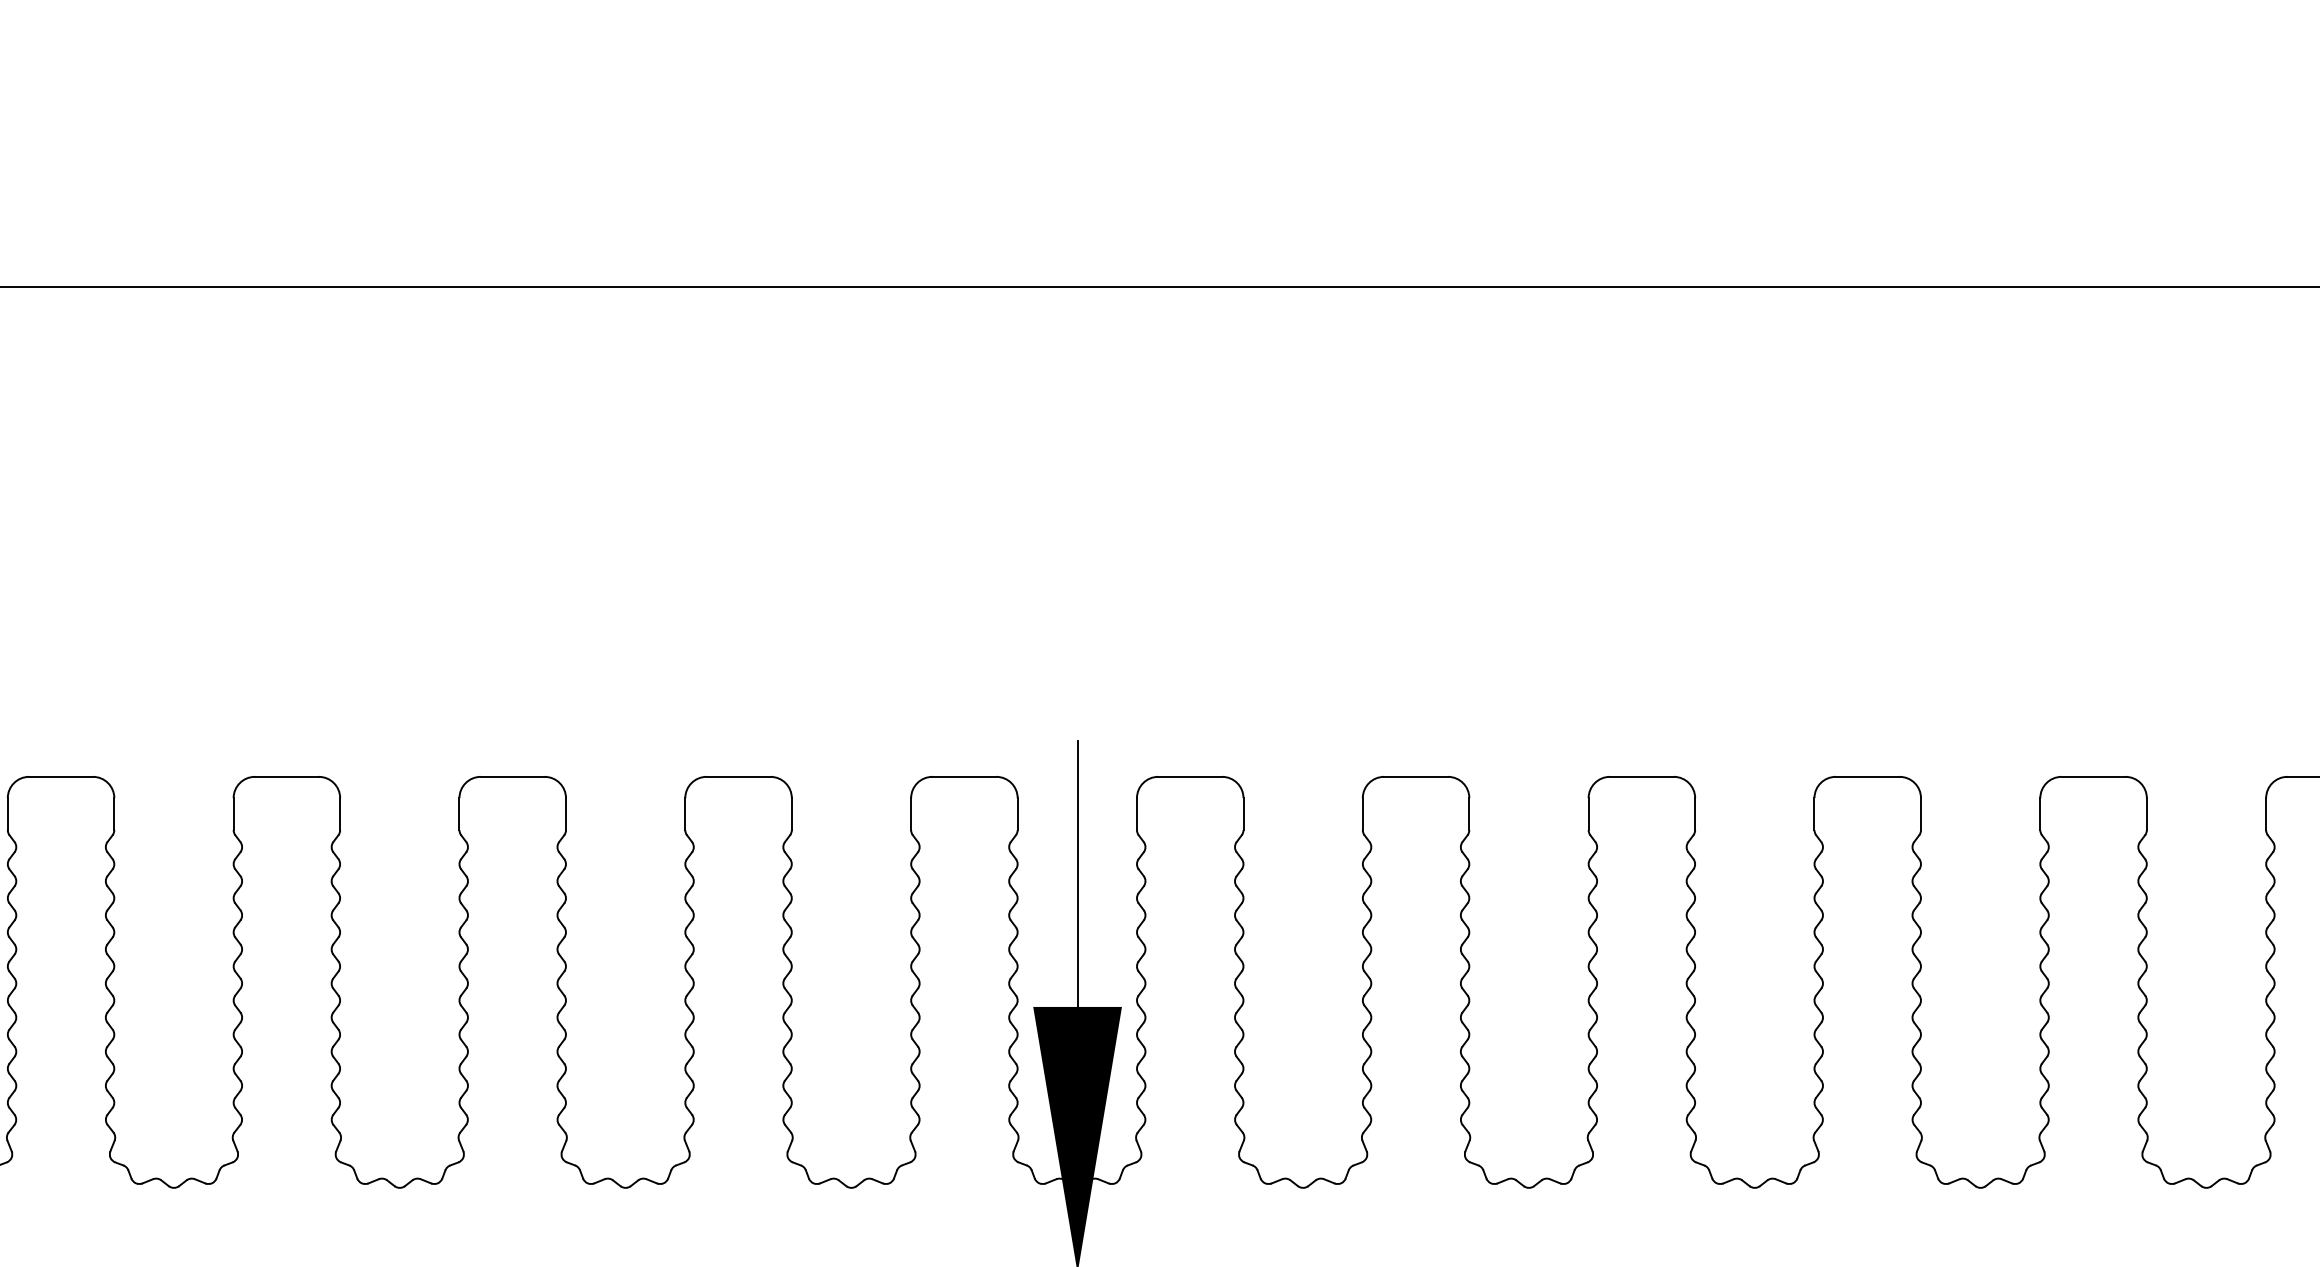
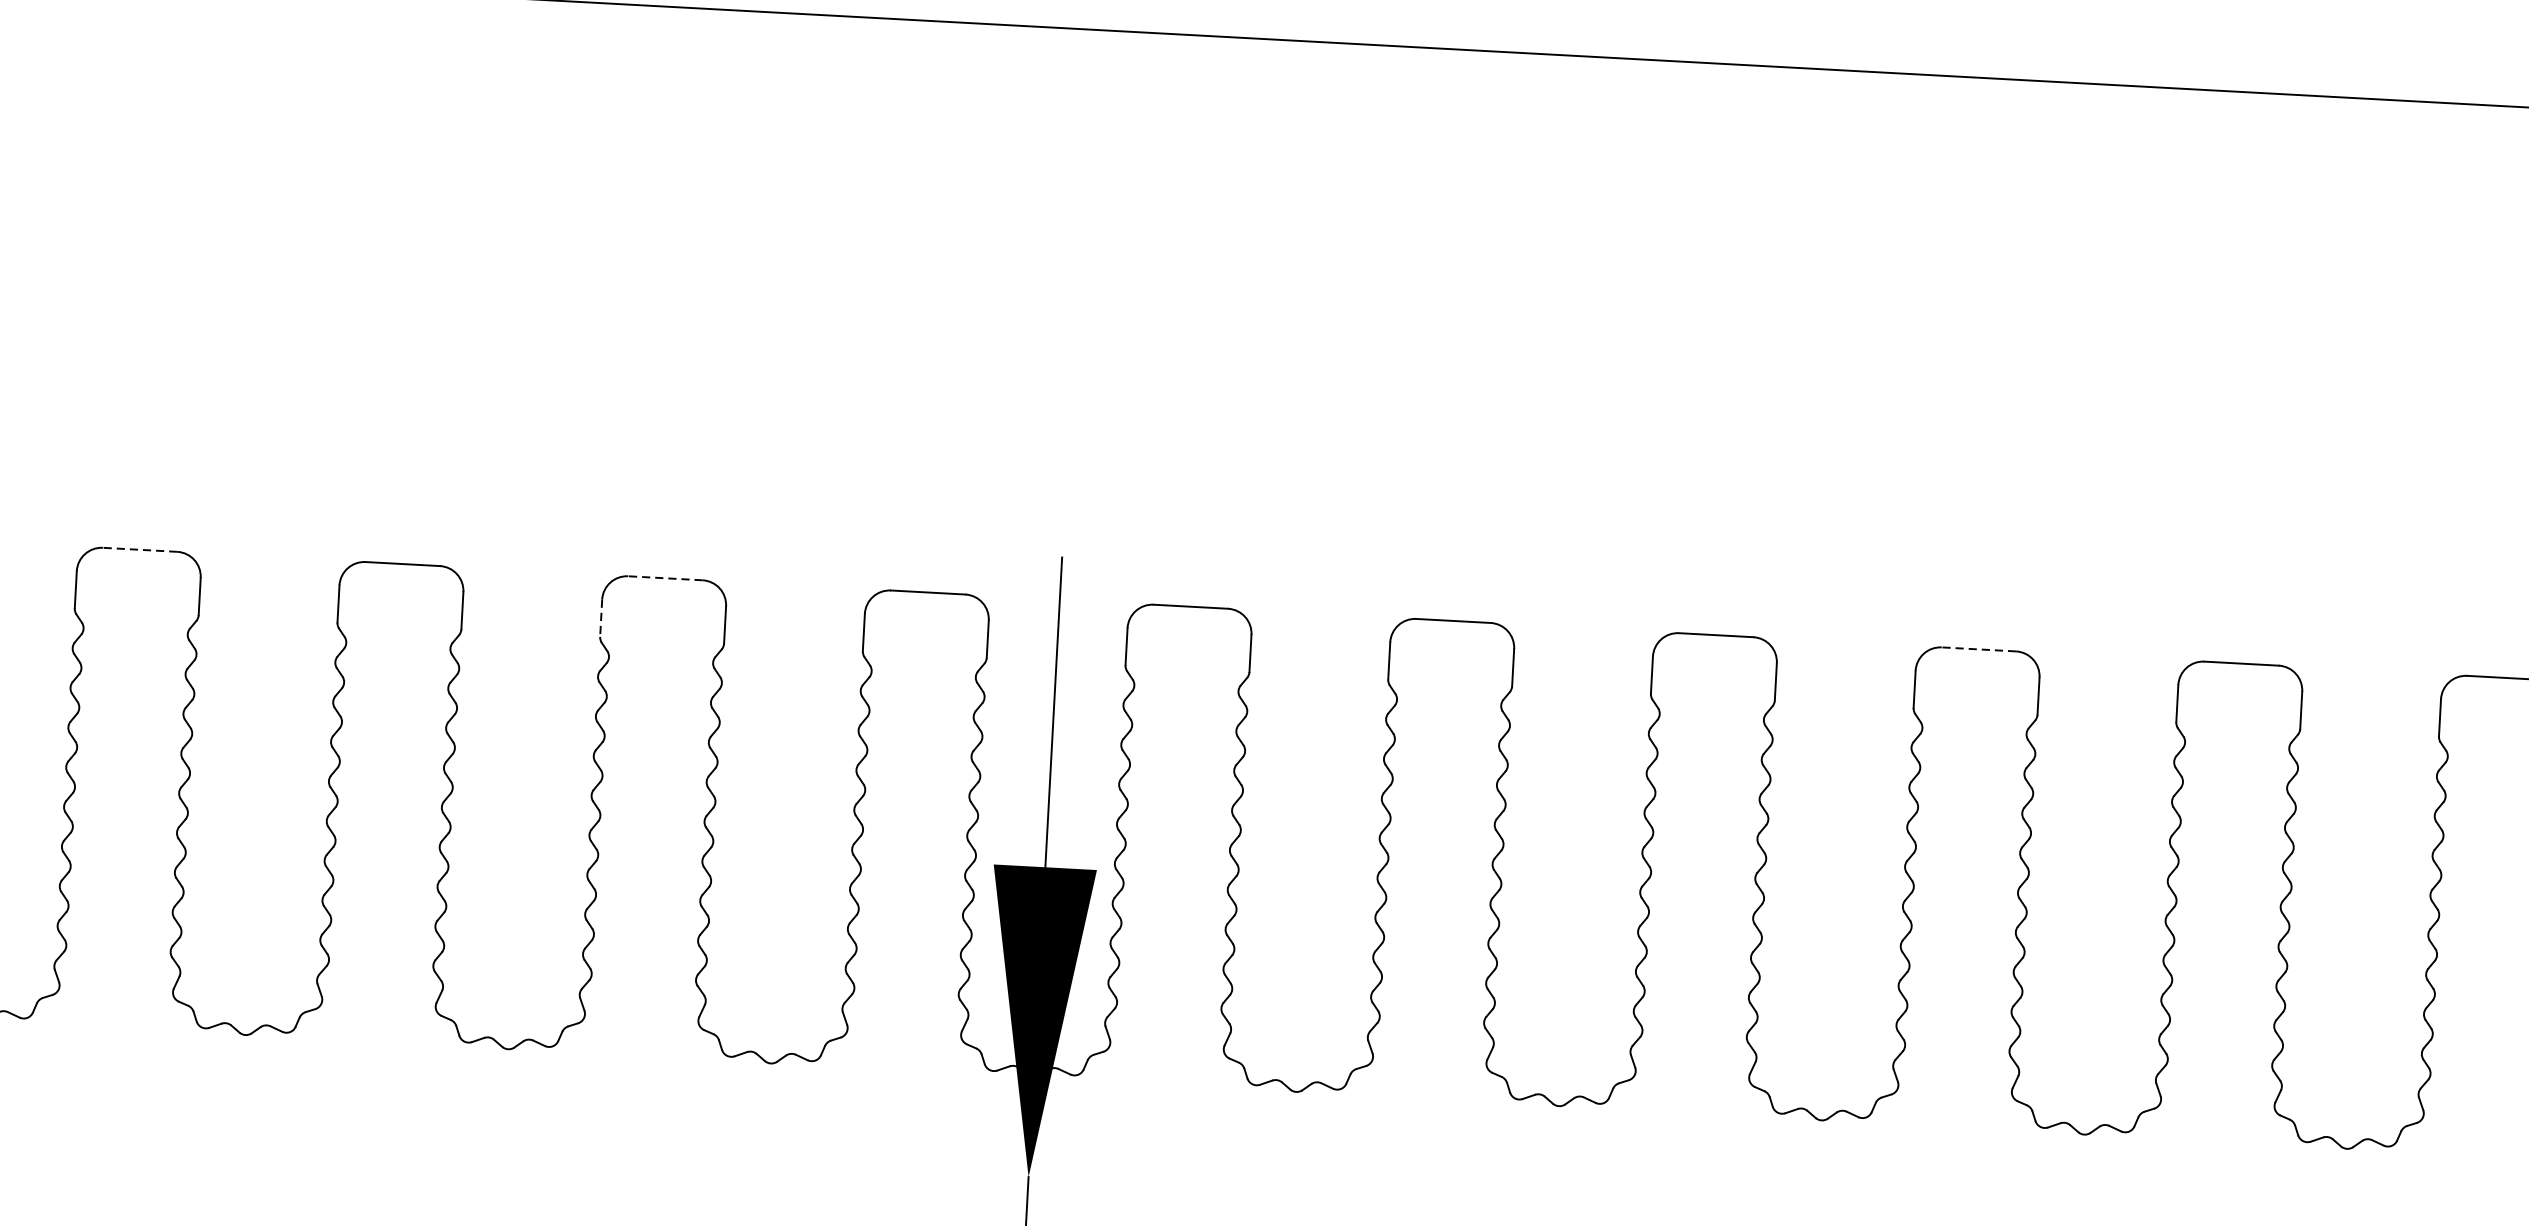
line: (286, 776) -> (139, 549), solid -> dashed
line: (738, 776) -> (665, 577), solid -> dashed
line: (1867, 776) -> (1978, 648), solid -> dashed
line: (685, 814) -> (601, 618), solid -> dashed

